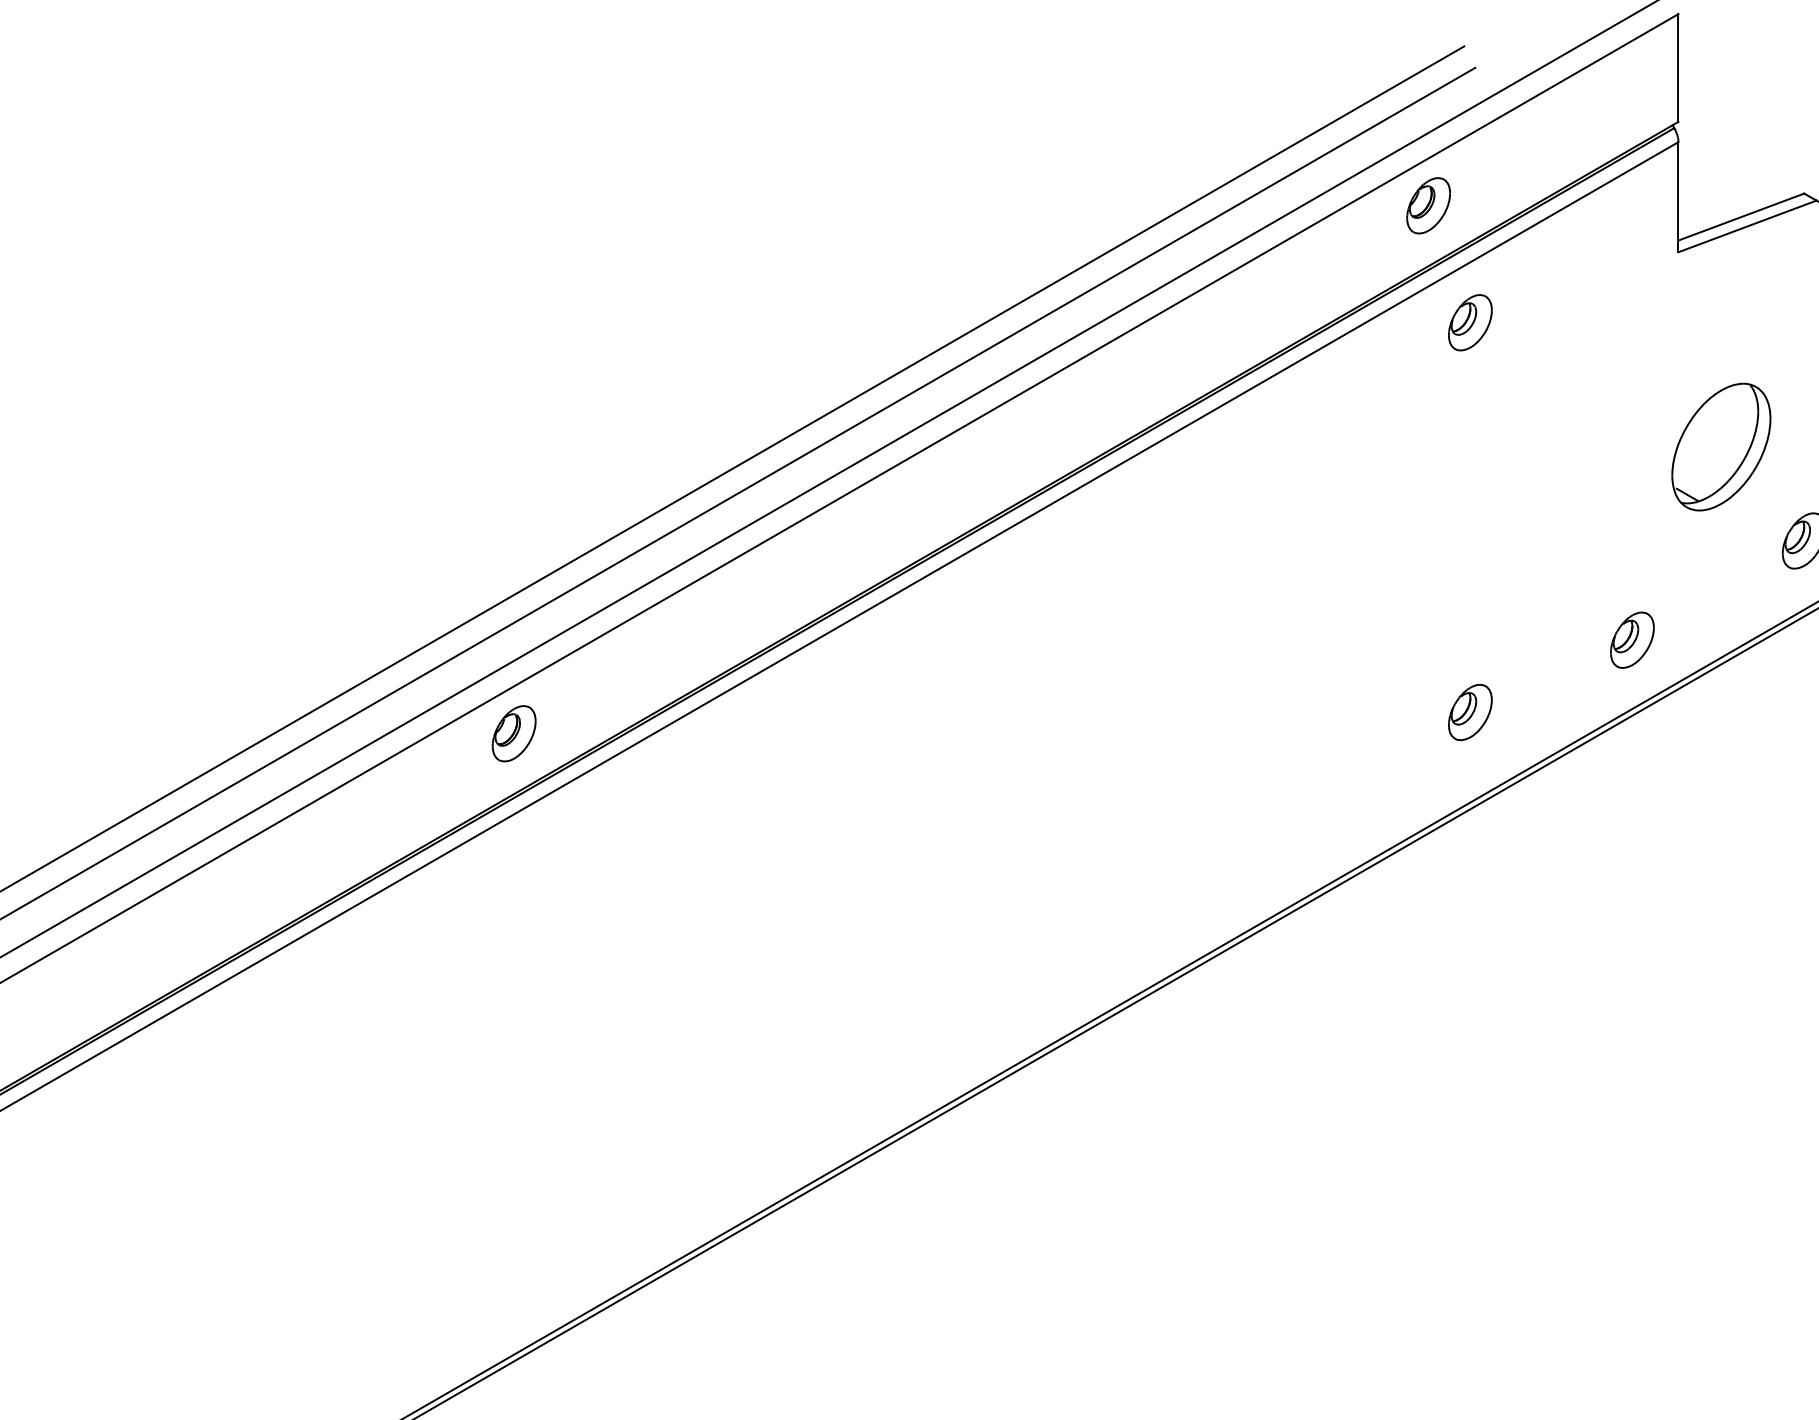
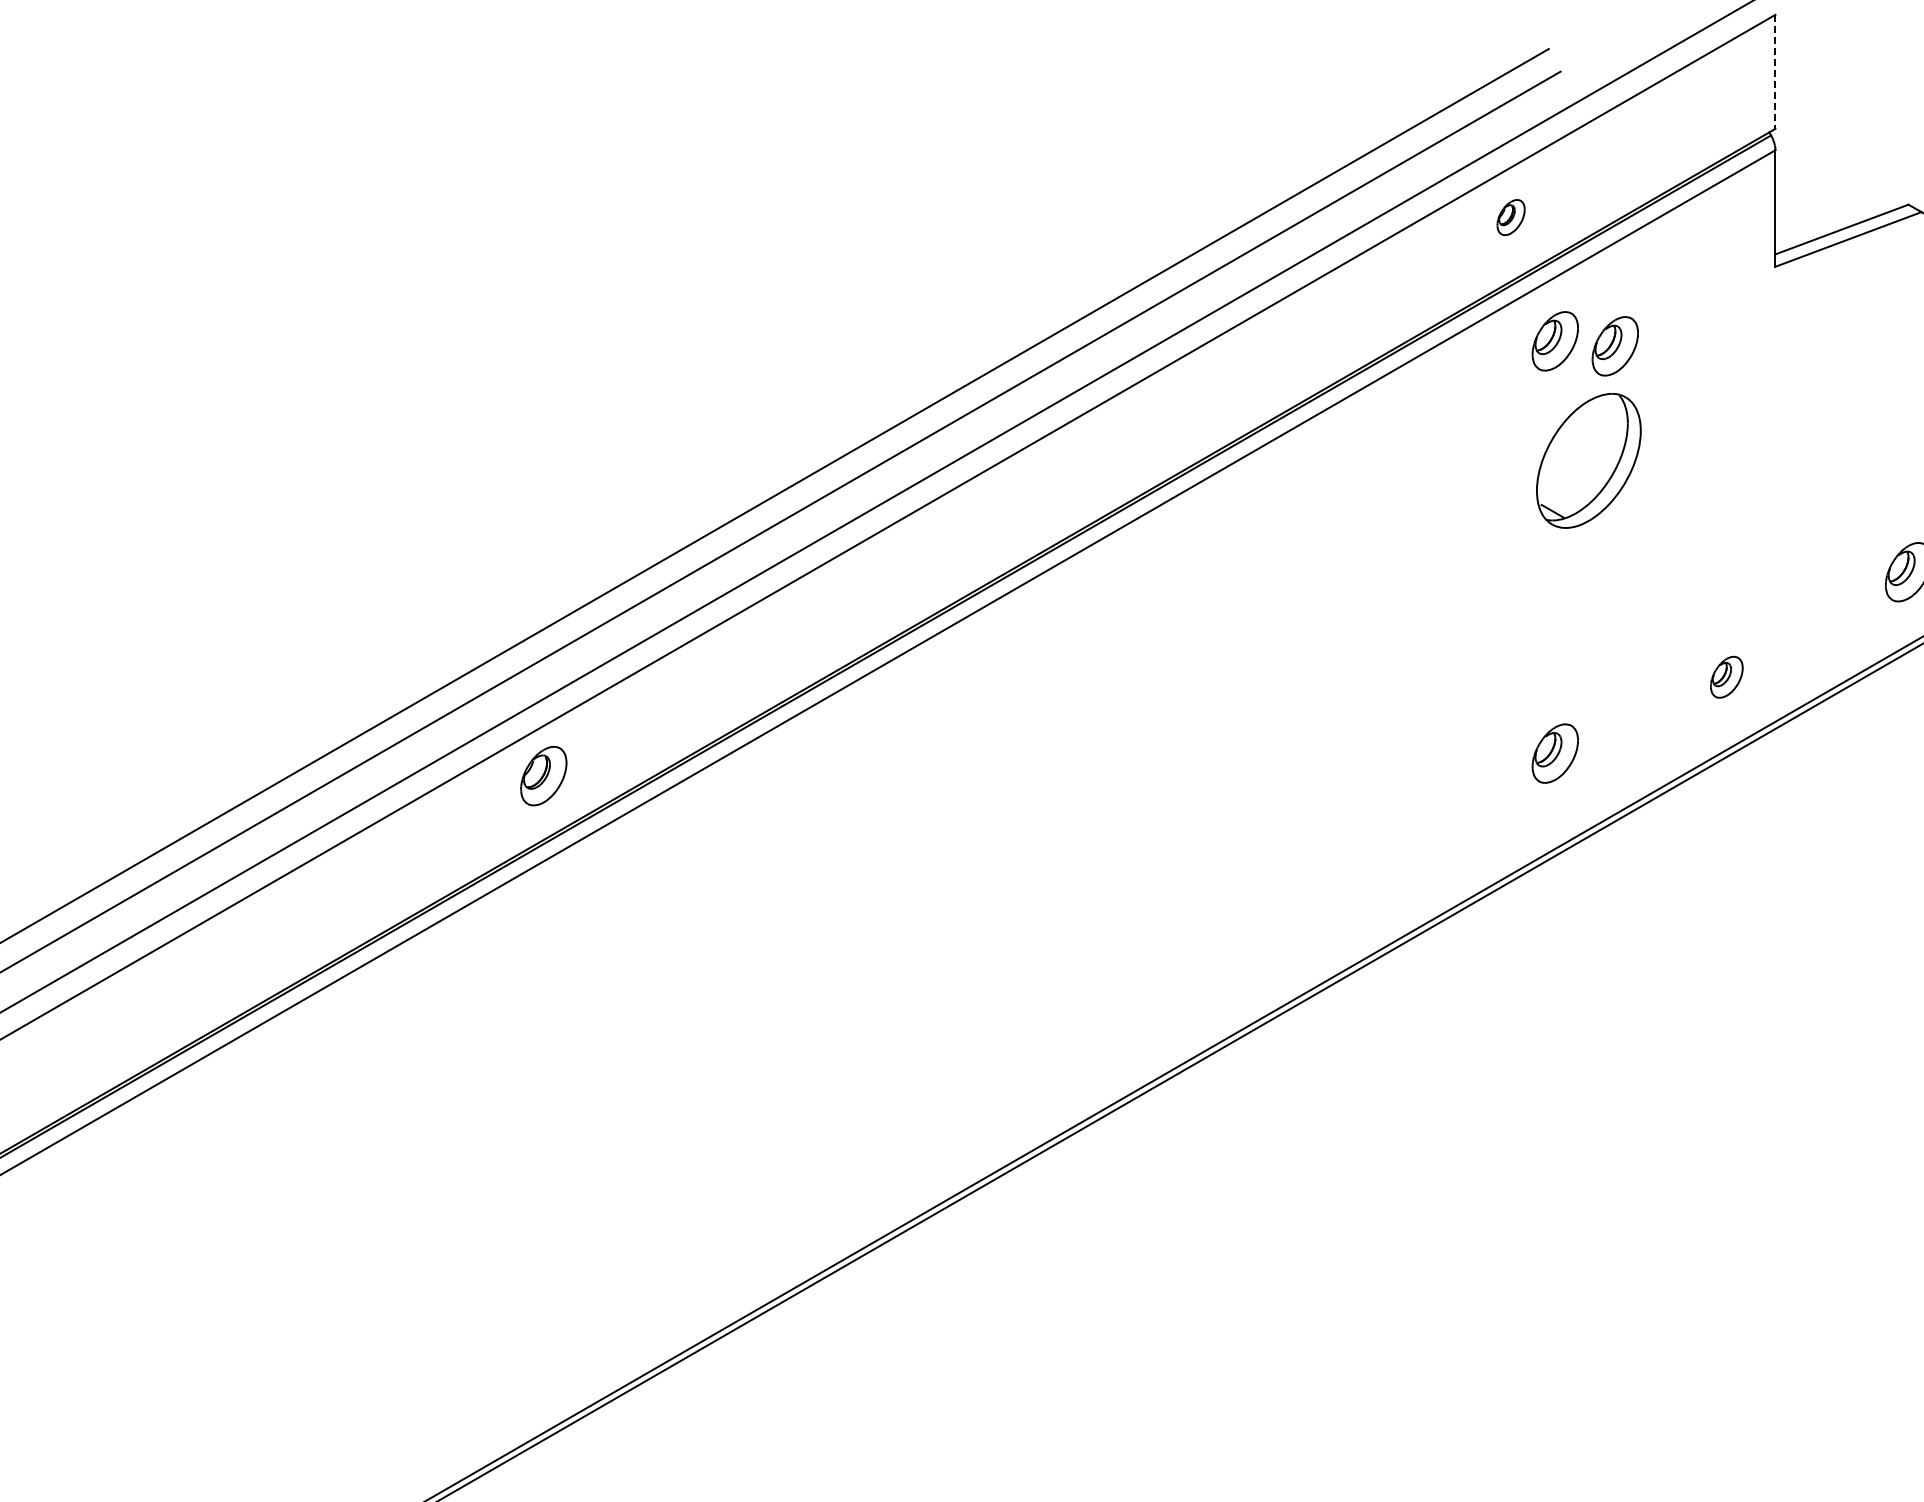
line: (1678, 68) -> (1775, 72), solid -> dashed
part: (1427, 205) -> (1510, 217), size x0.6
part: (1526, 327) -> (1614, 346), added
part: (1721, 446) -> (1588, 460), moved
part: (1632, 640) -> (1726, 677), size x0.7

